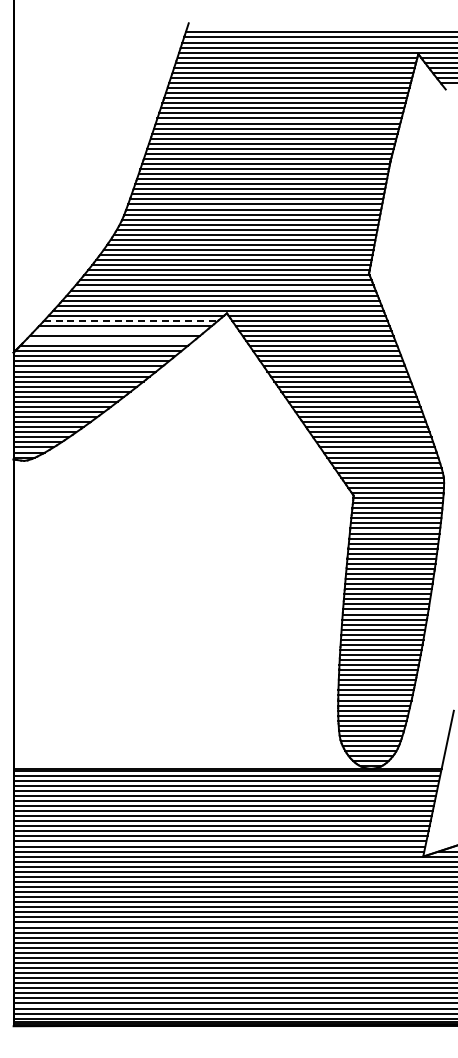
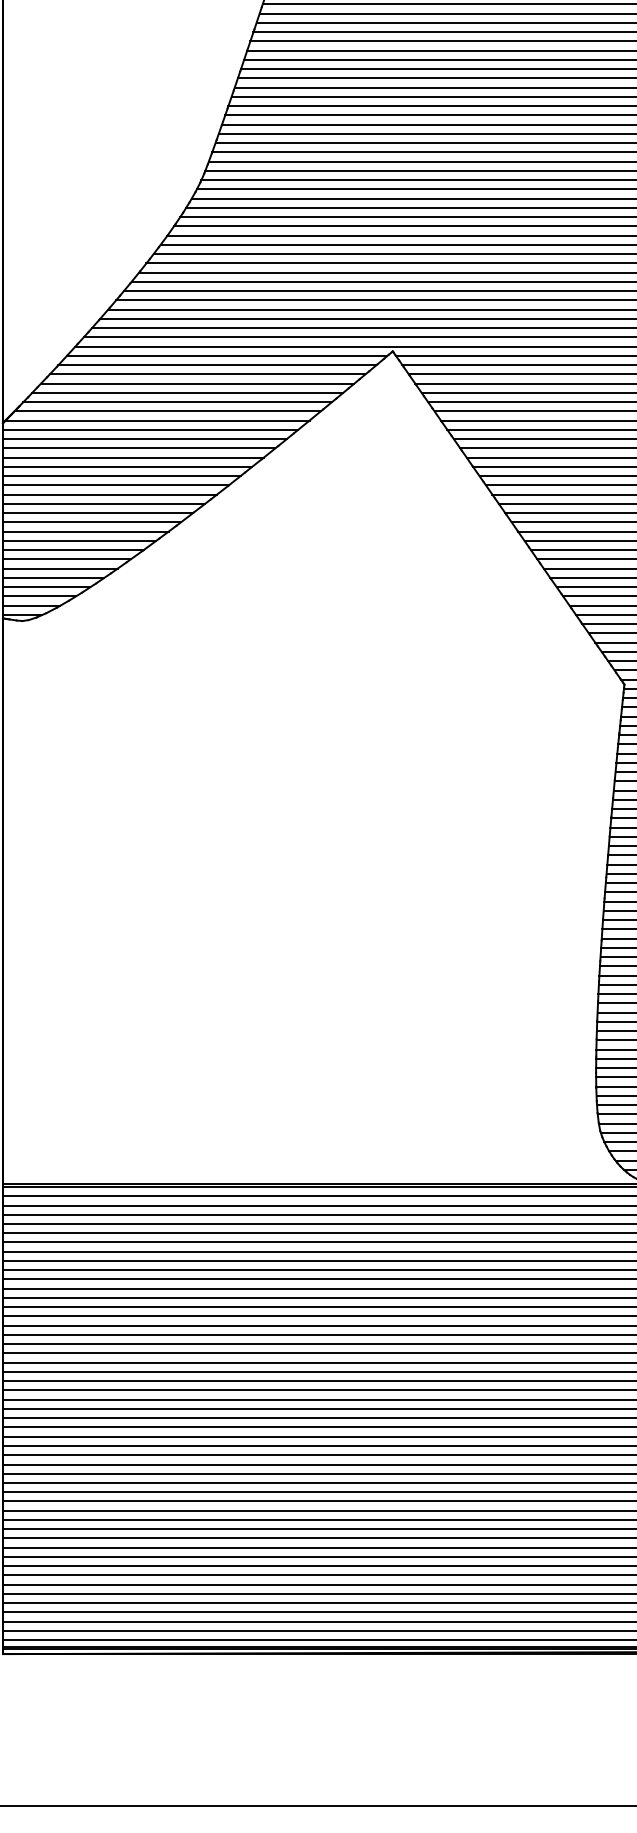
line: (131, 320) -> (218, 364), dashed -> solid
line: (119, 331) -> (196, 384), added
line: (108, 341) -> (176, 402), added

